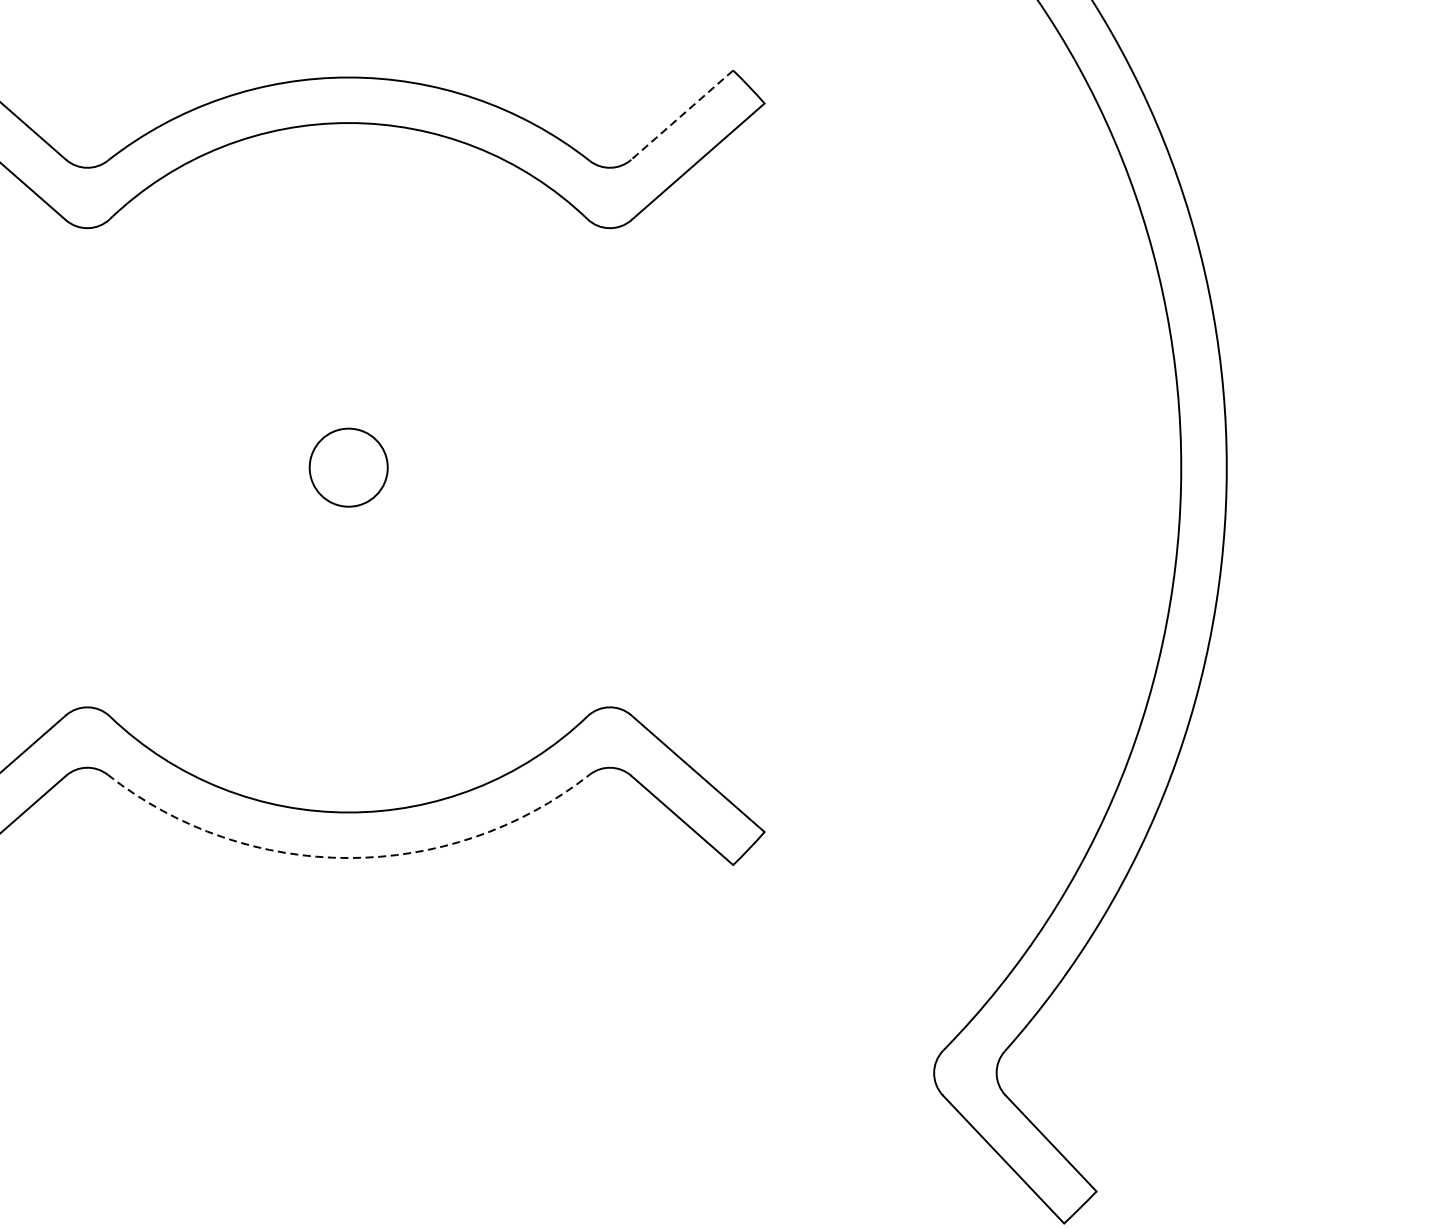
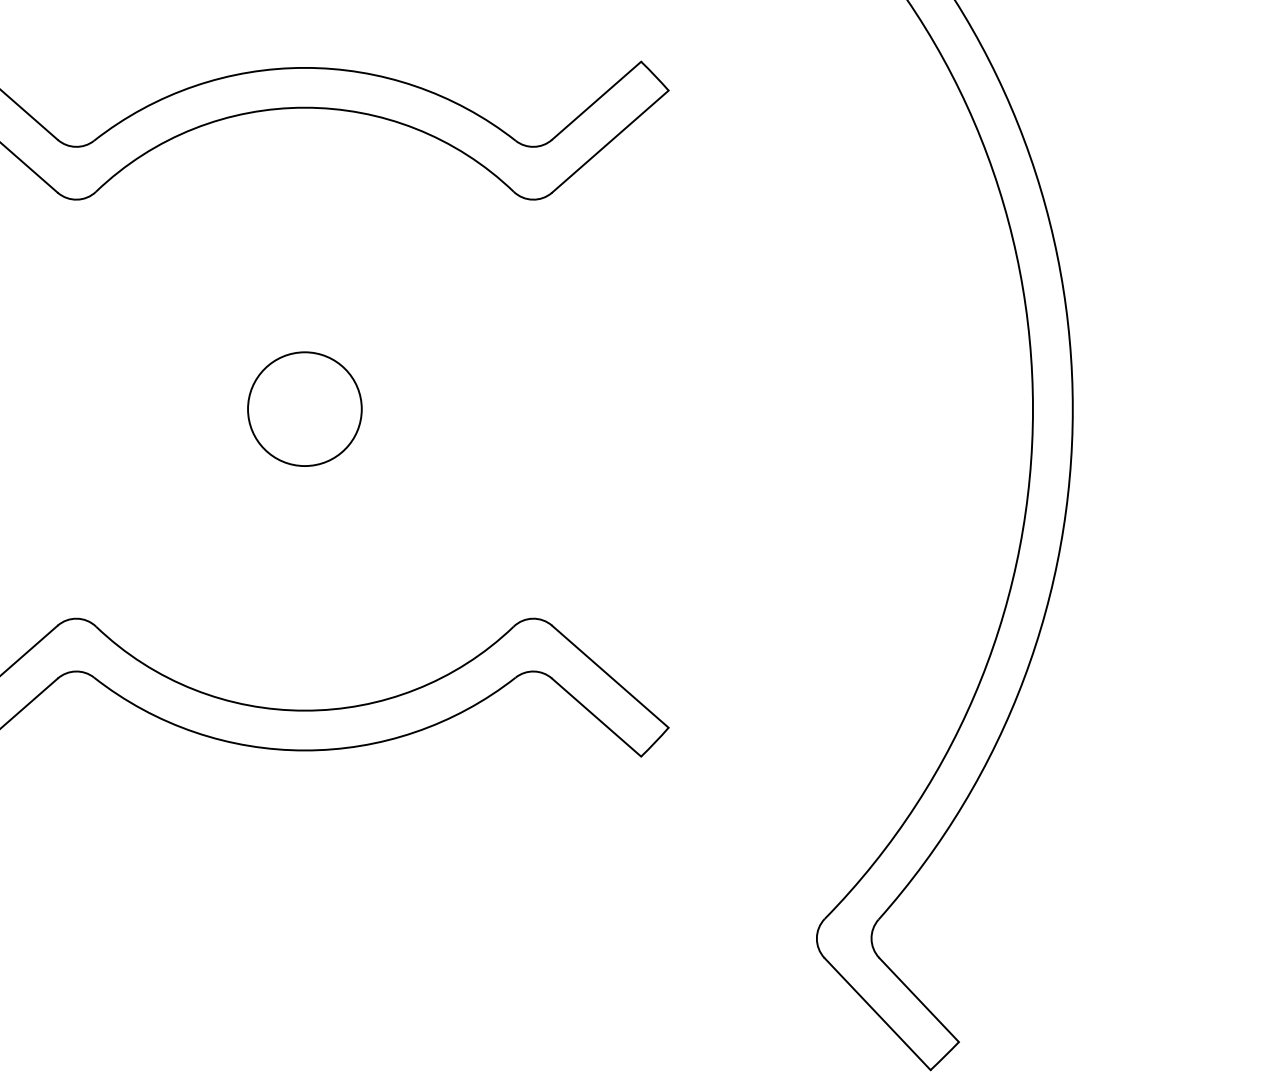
line: (682, 115) -> (596, 101), dashed -> solid
circle: (348, 466) -> (304, 408), size x1.67
arc: (348, 858) -> (304, 750), dashed -> solid

